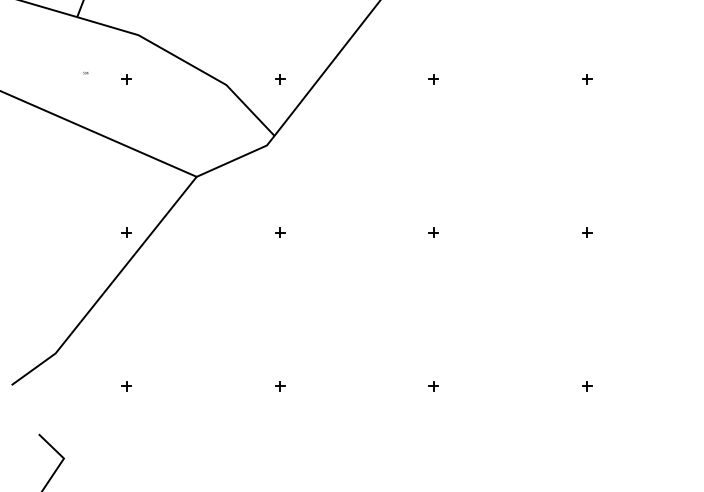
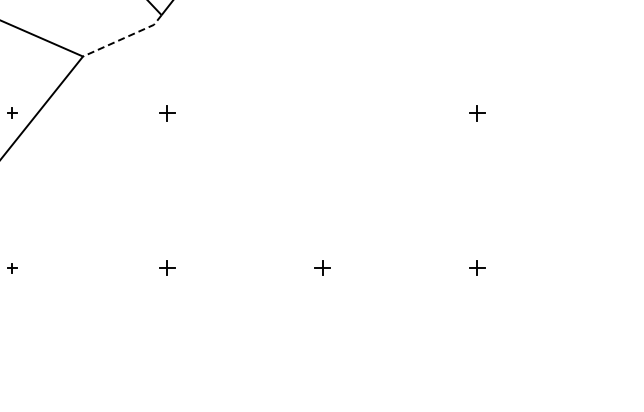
line: (237, 158) -> (124, 37), solid -> dashed
part: (280, 232) -> (167, 112), size x1.6
part: (433, 232) -> (322, 112), removed
part: (587, 232) -> (477, 112), size x1.6
part: (280, 386) -> (167, 268), size x1.6
part: (433, 386) -> (322, 268), size x1.6
part: (587, 386) -> (477, 268), size x1.6

